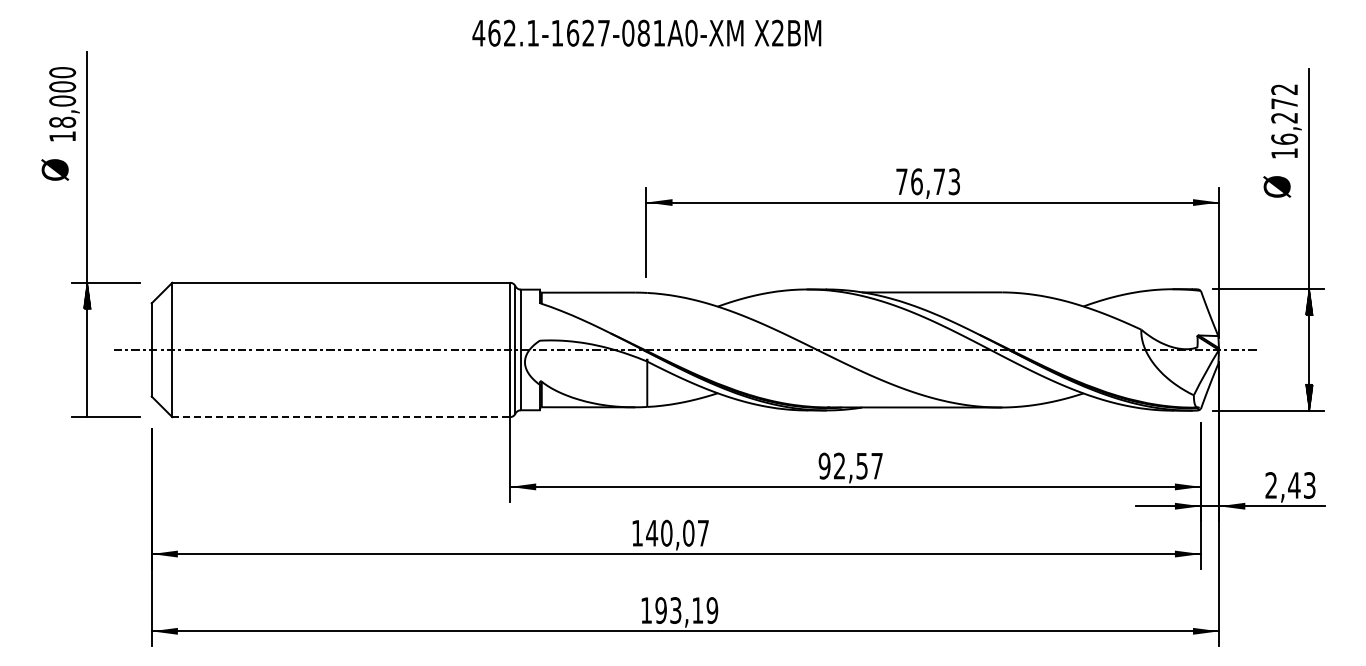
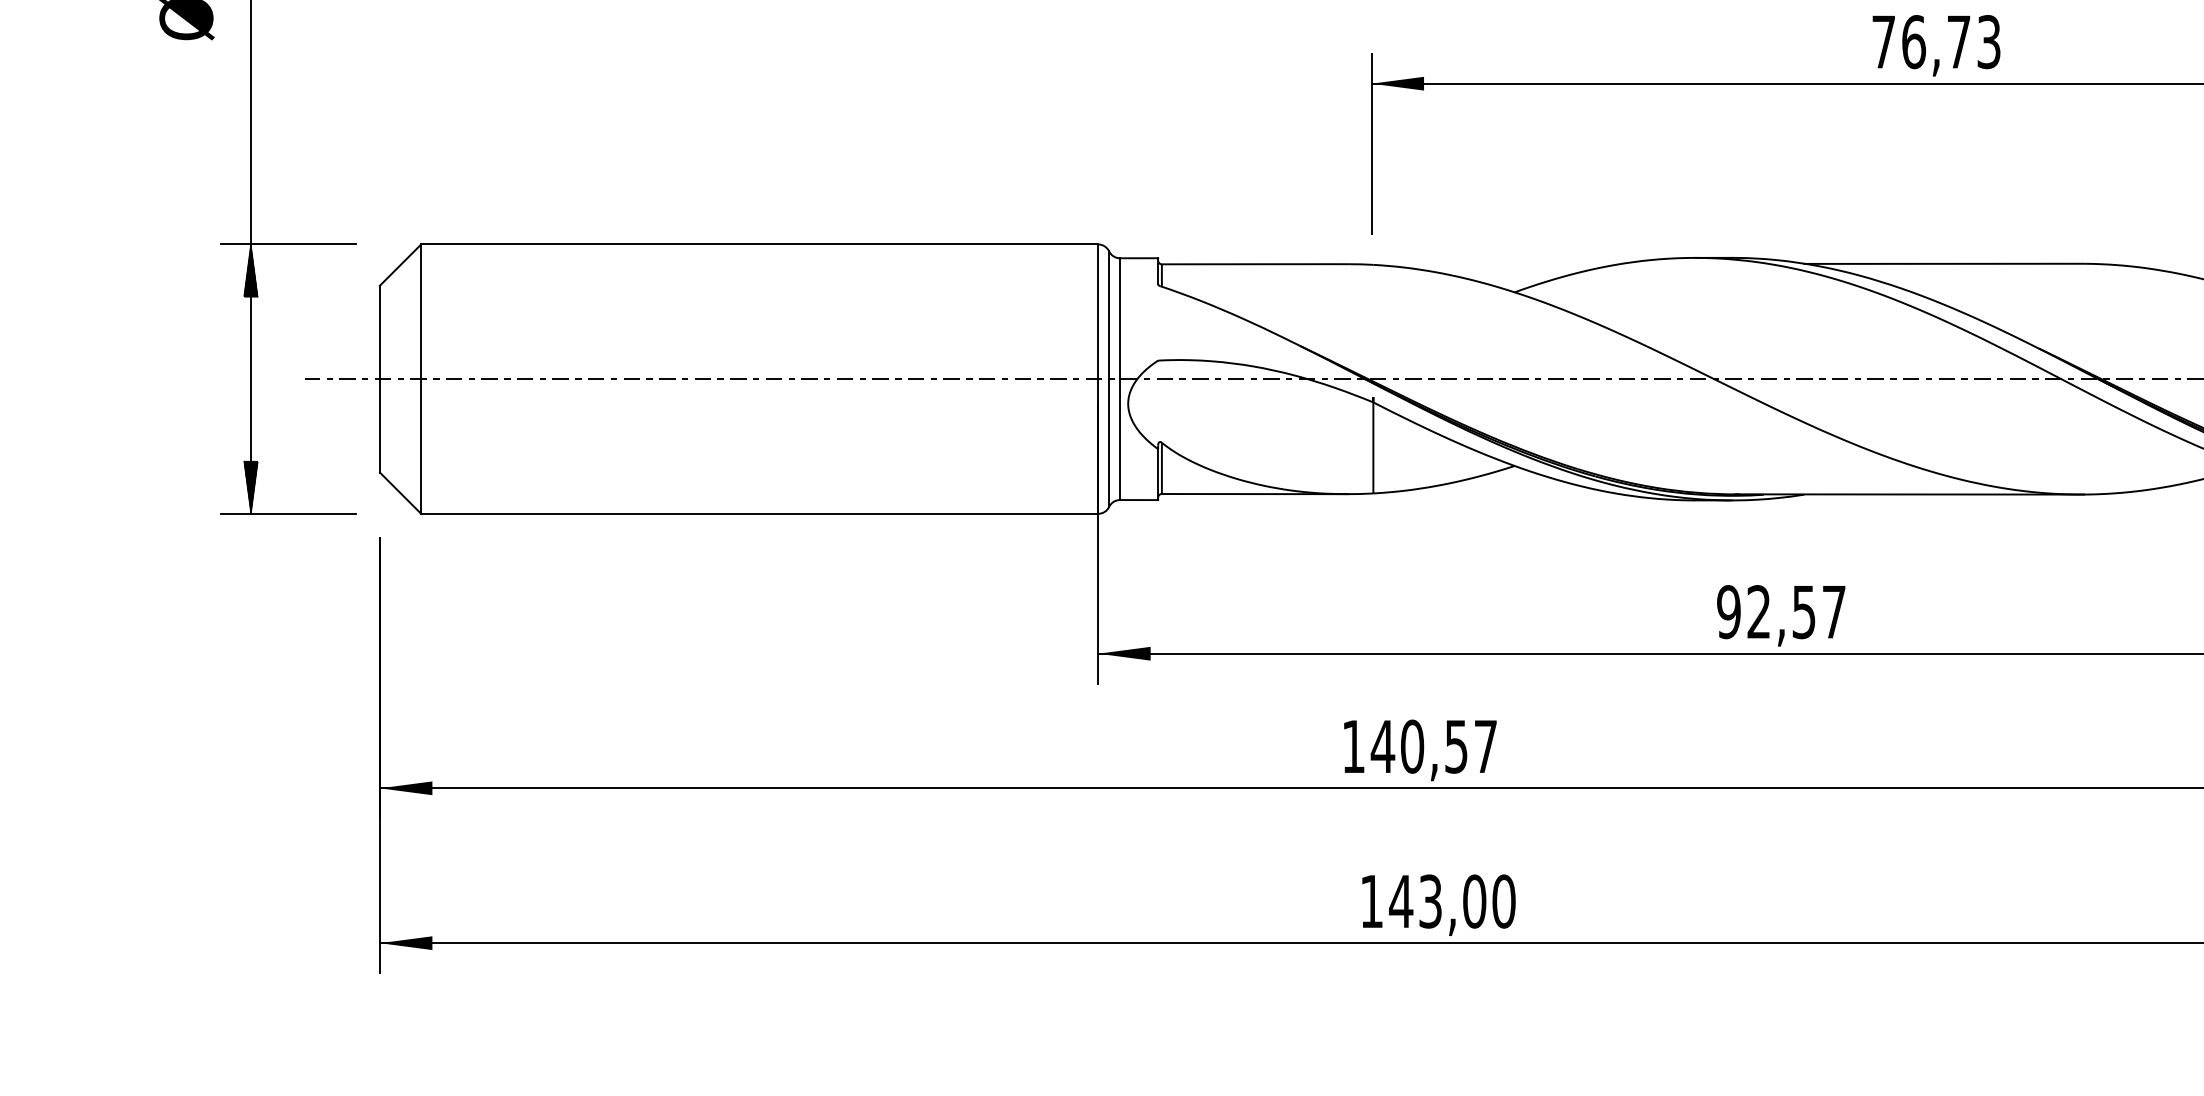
hatch: (86, 404) -> (249, 488), added
line: (341, 417) -> (760, 514), dashed -> solid
text: (688, 532) -> (1456, 745), 140,07 -> 140,57
text: (686, 610) -> (1452, 901), 193,19 -> 143,00

